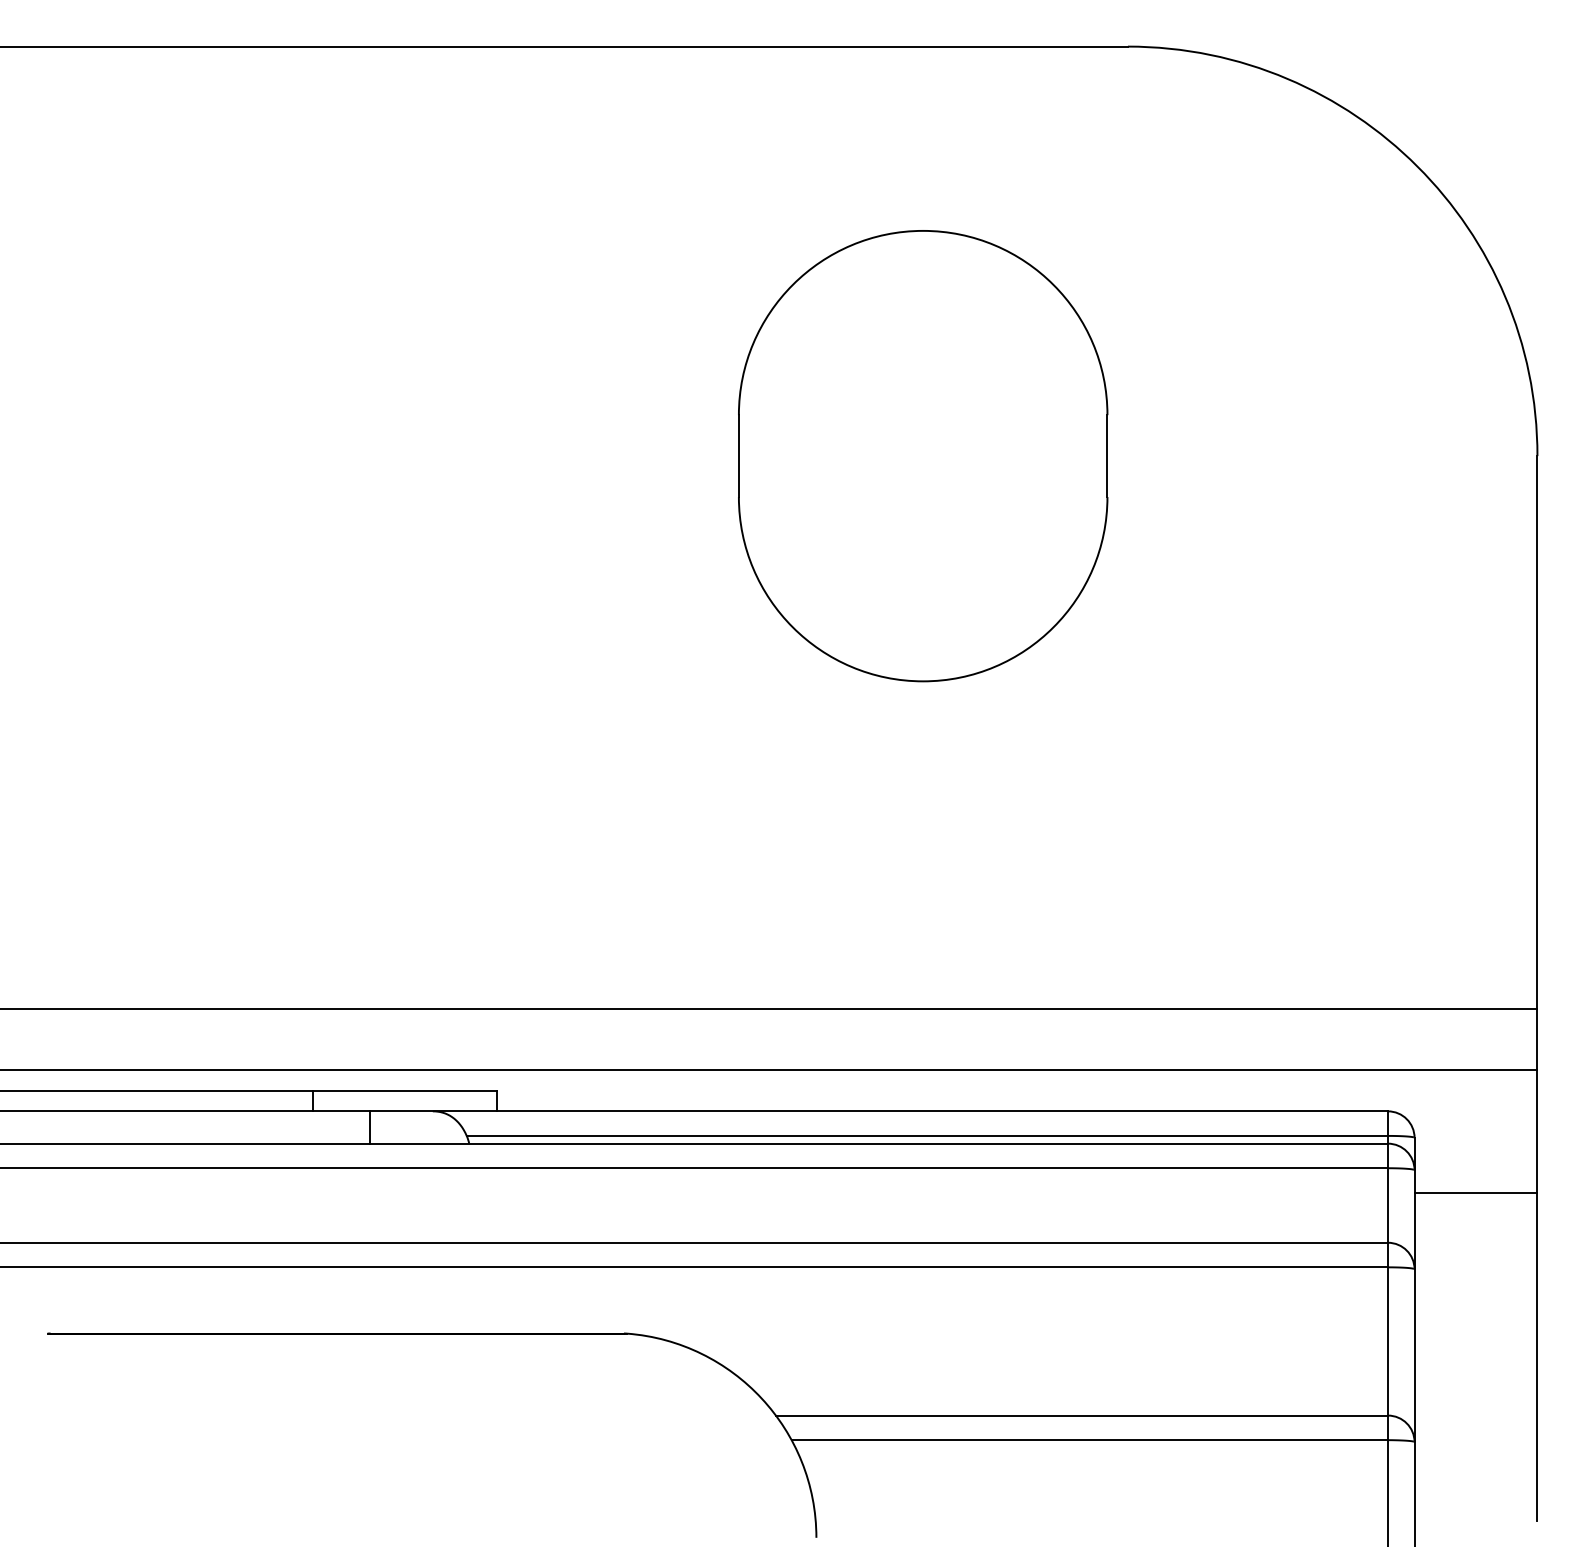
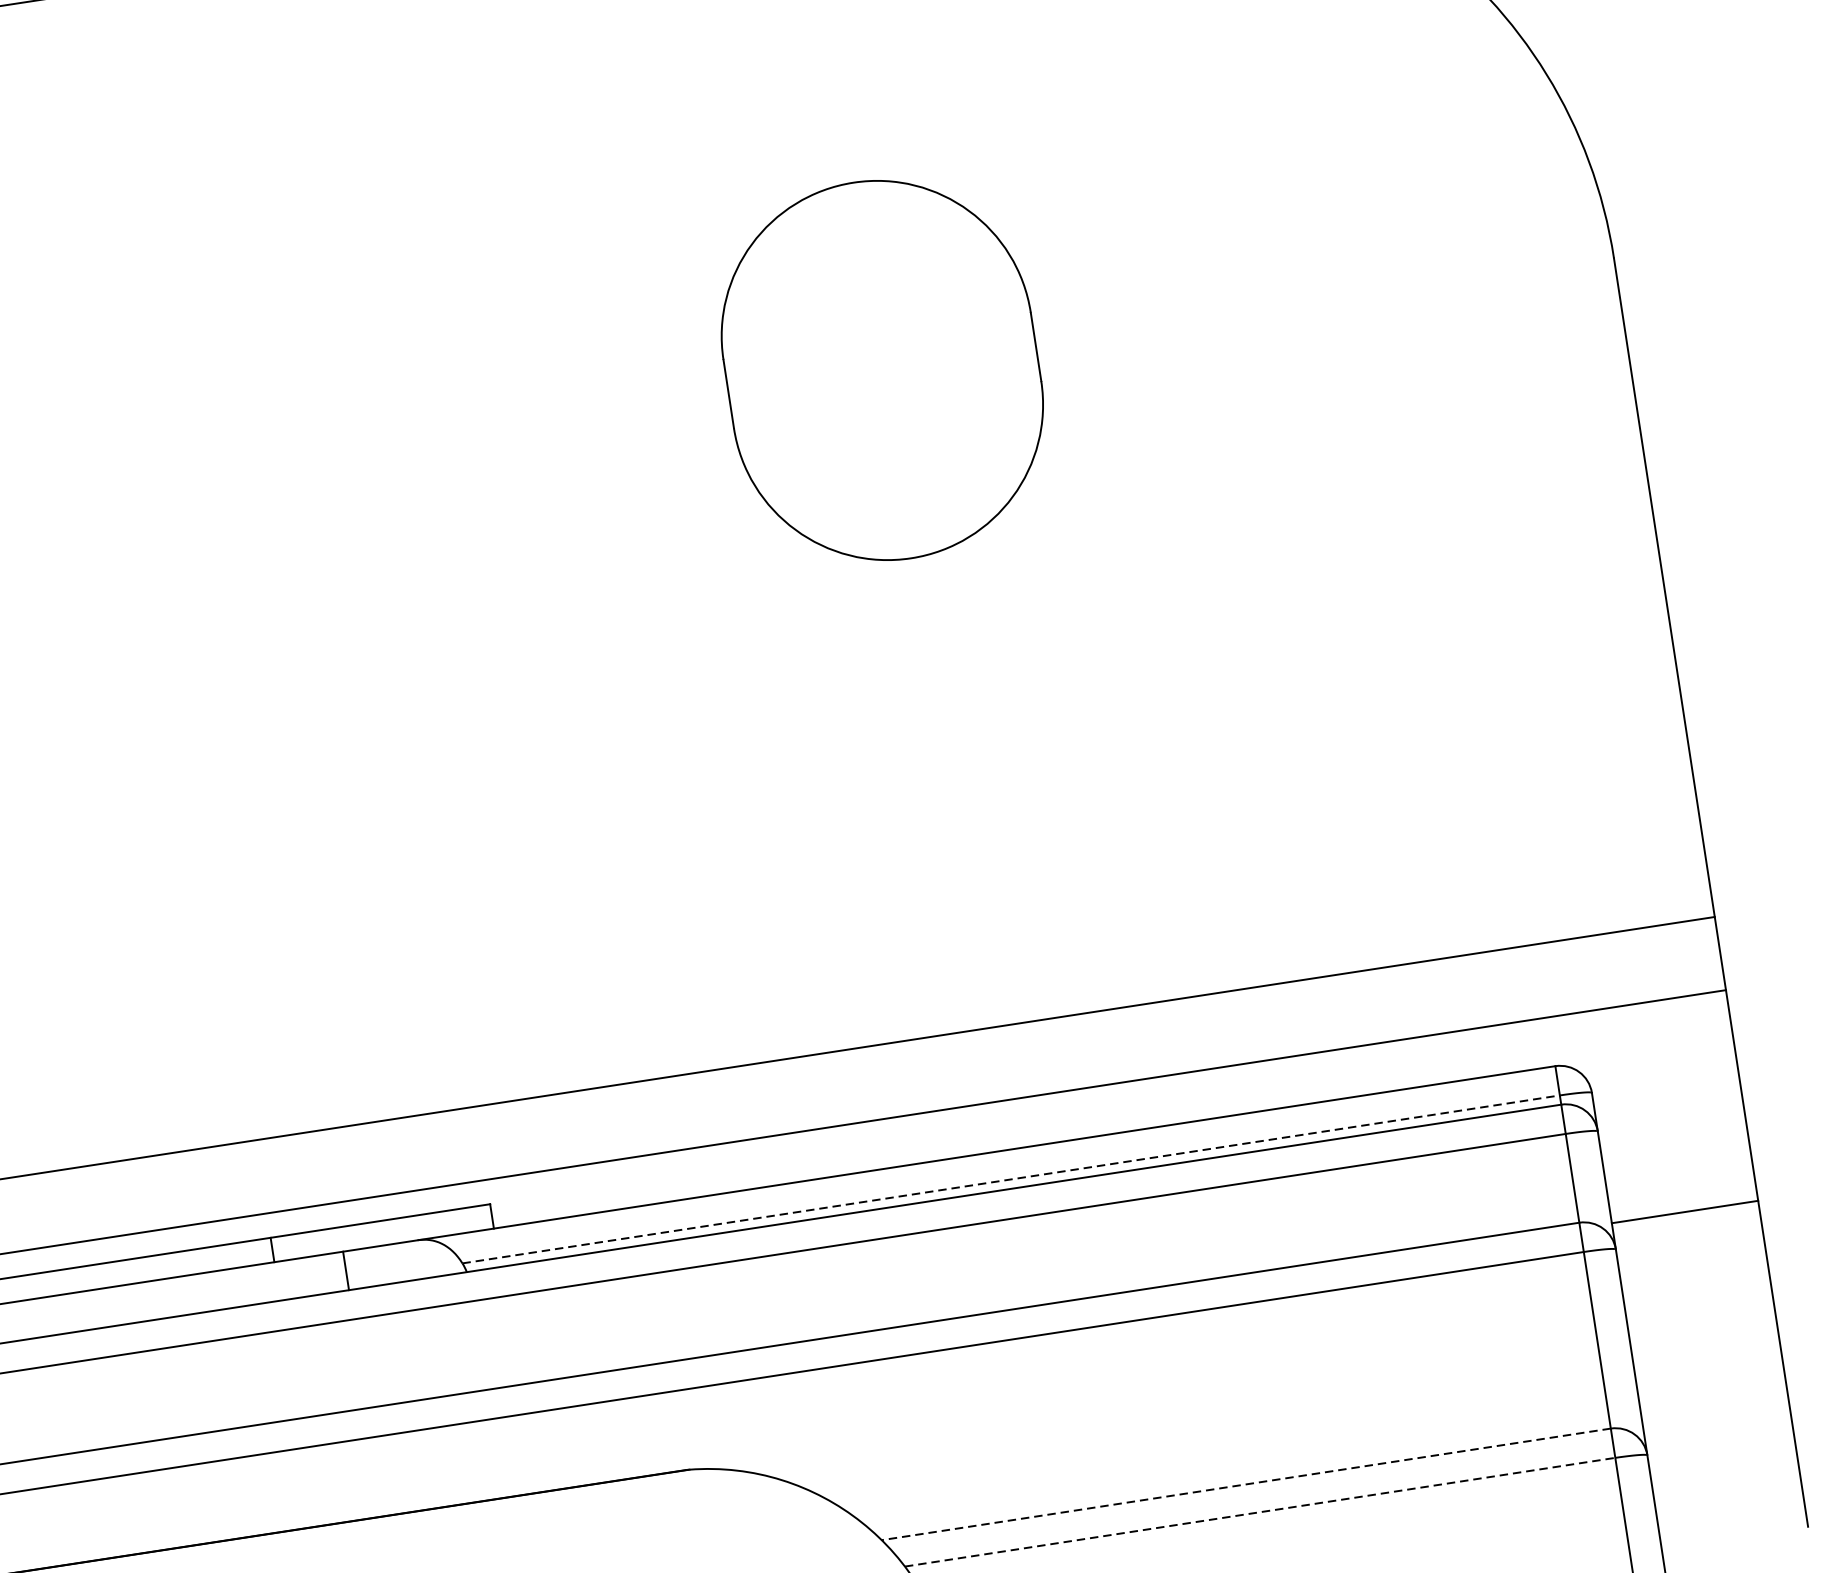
part: (923, 456) -> (882, 370), size x0.7
line: (927, 1135) -> (1011, 1178), solid -> dashed
line: (1475, 1193) -> (1684, 1212), moved
line: (1081, 1415) -> (1245, 1484), solid -> dashed
line: (1090, 1440) -> (1261, 1512), solid -> dashed

